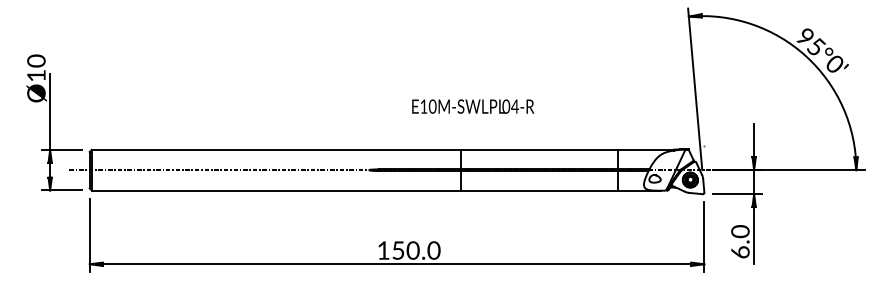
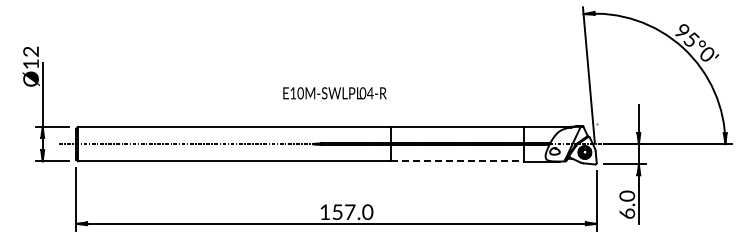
text: (35, 60) -> (30, 51), Ø10 -> Ø12
text: (472, 106) -> (334, 93), moved
line: (539, 190) -> (457, 161), solid -> dashed
text: (412, 249) -> (349, 211), 150.0 -> 157.0

